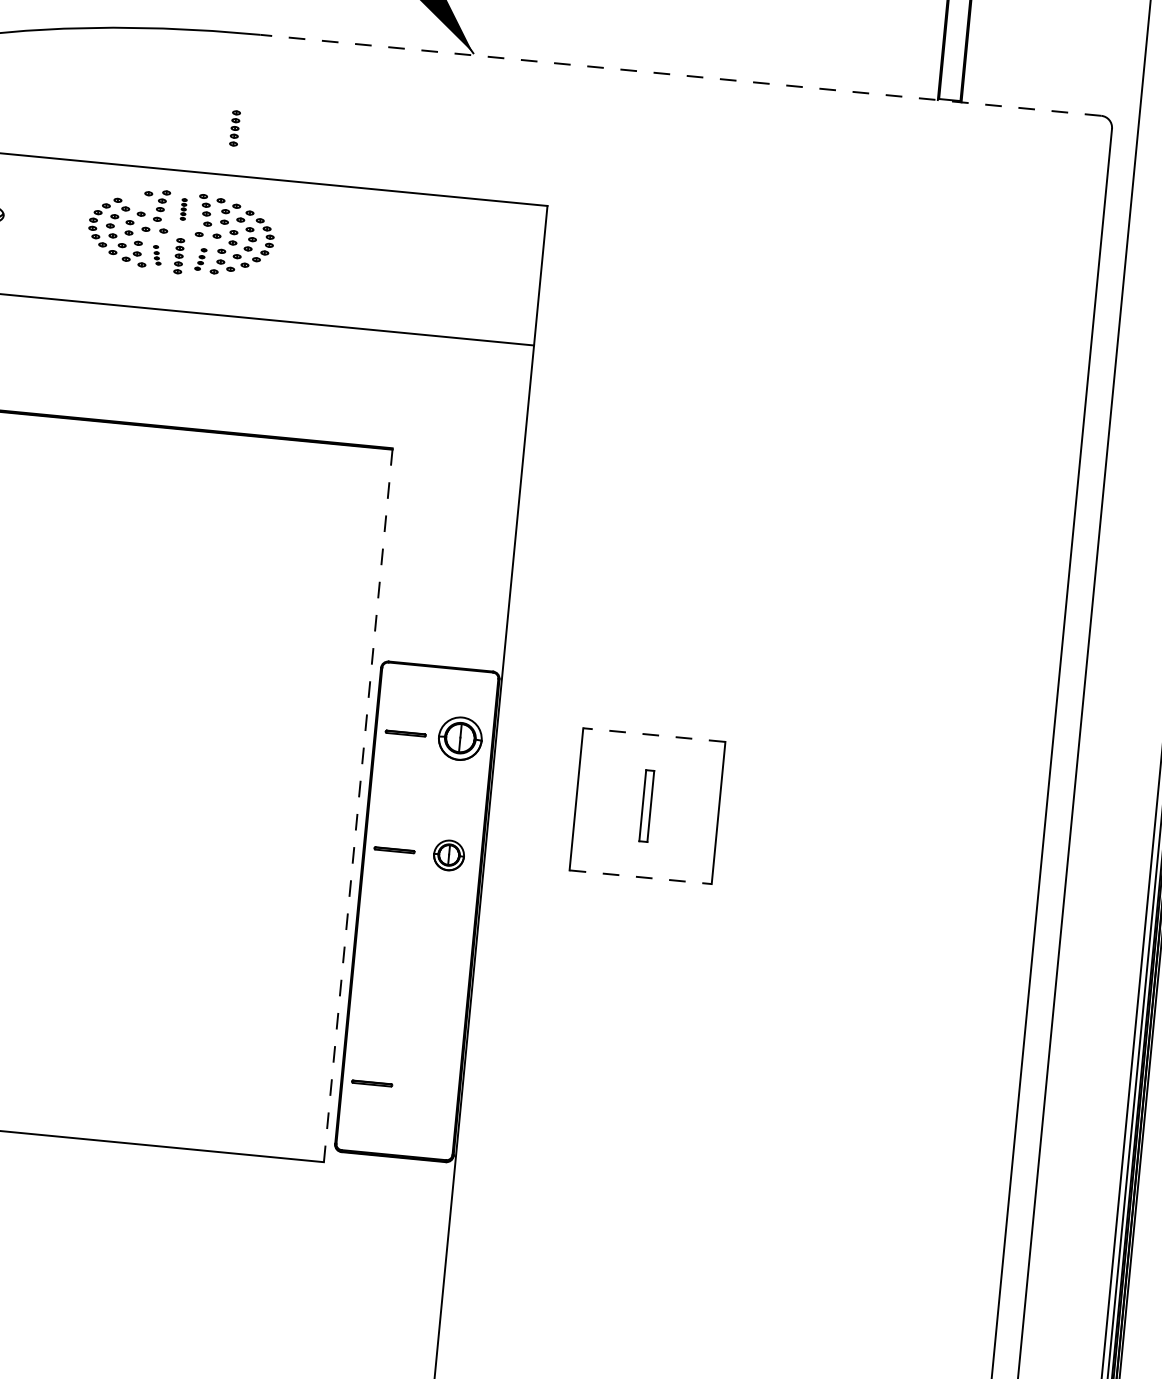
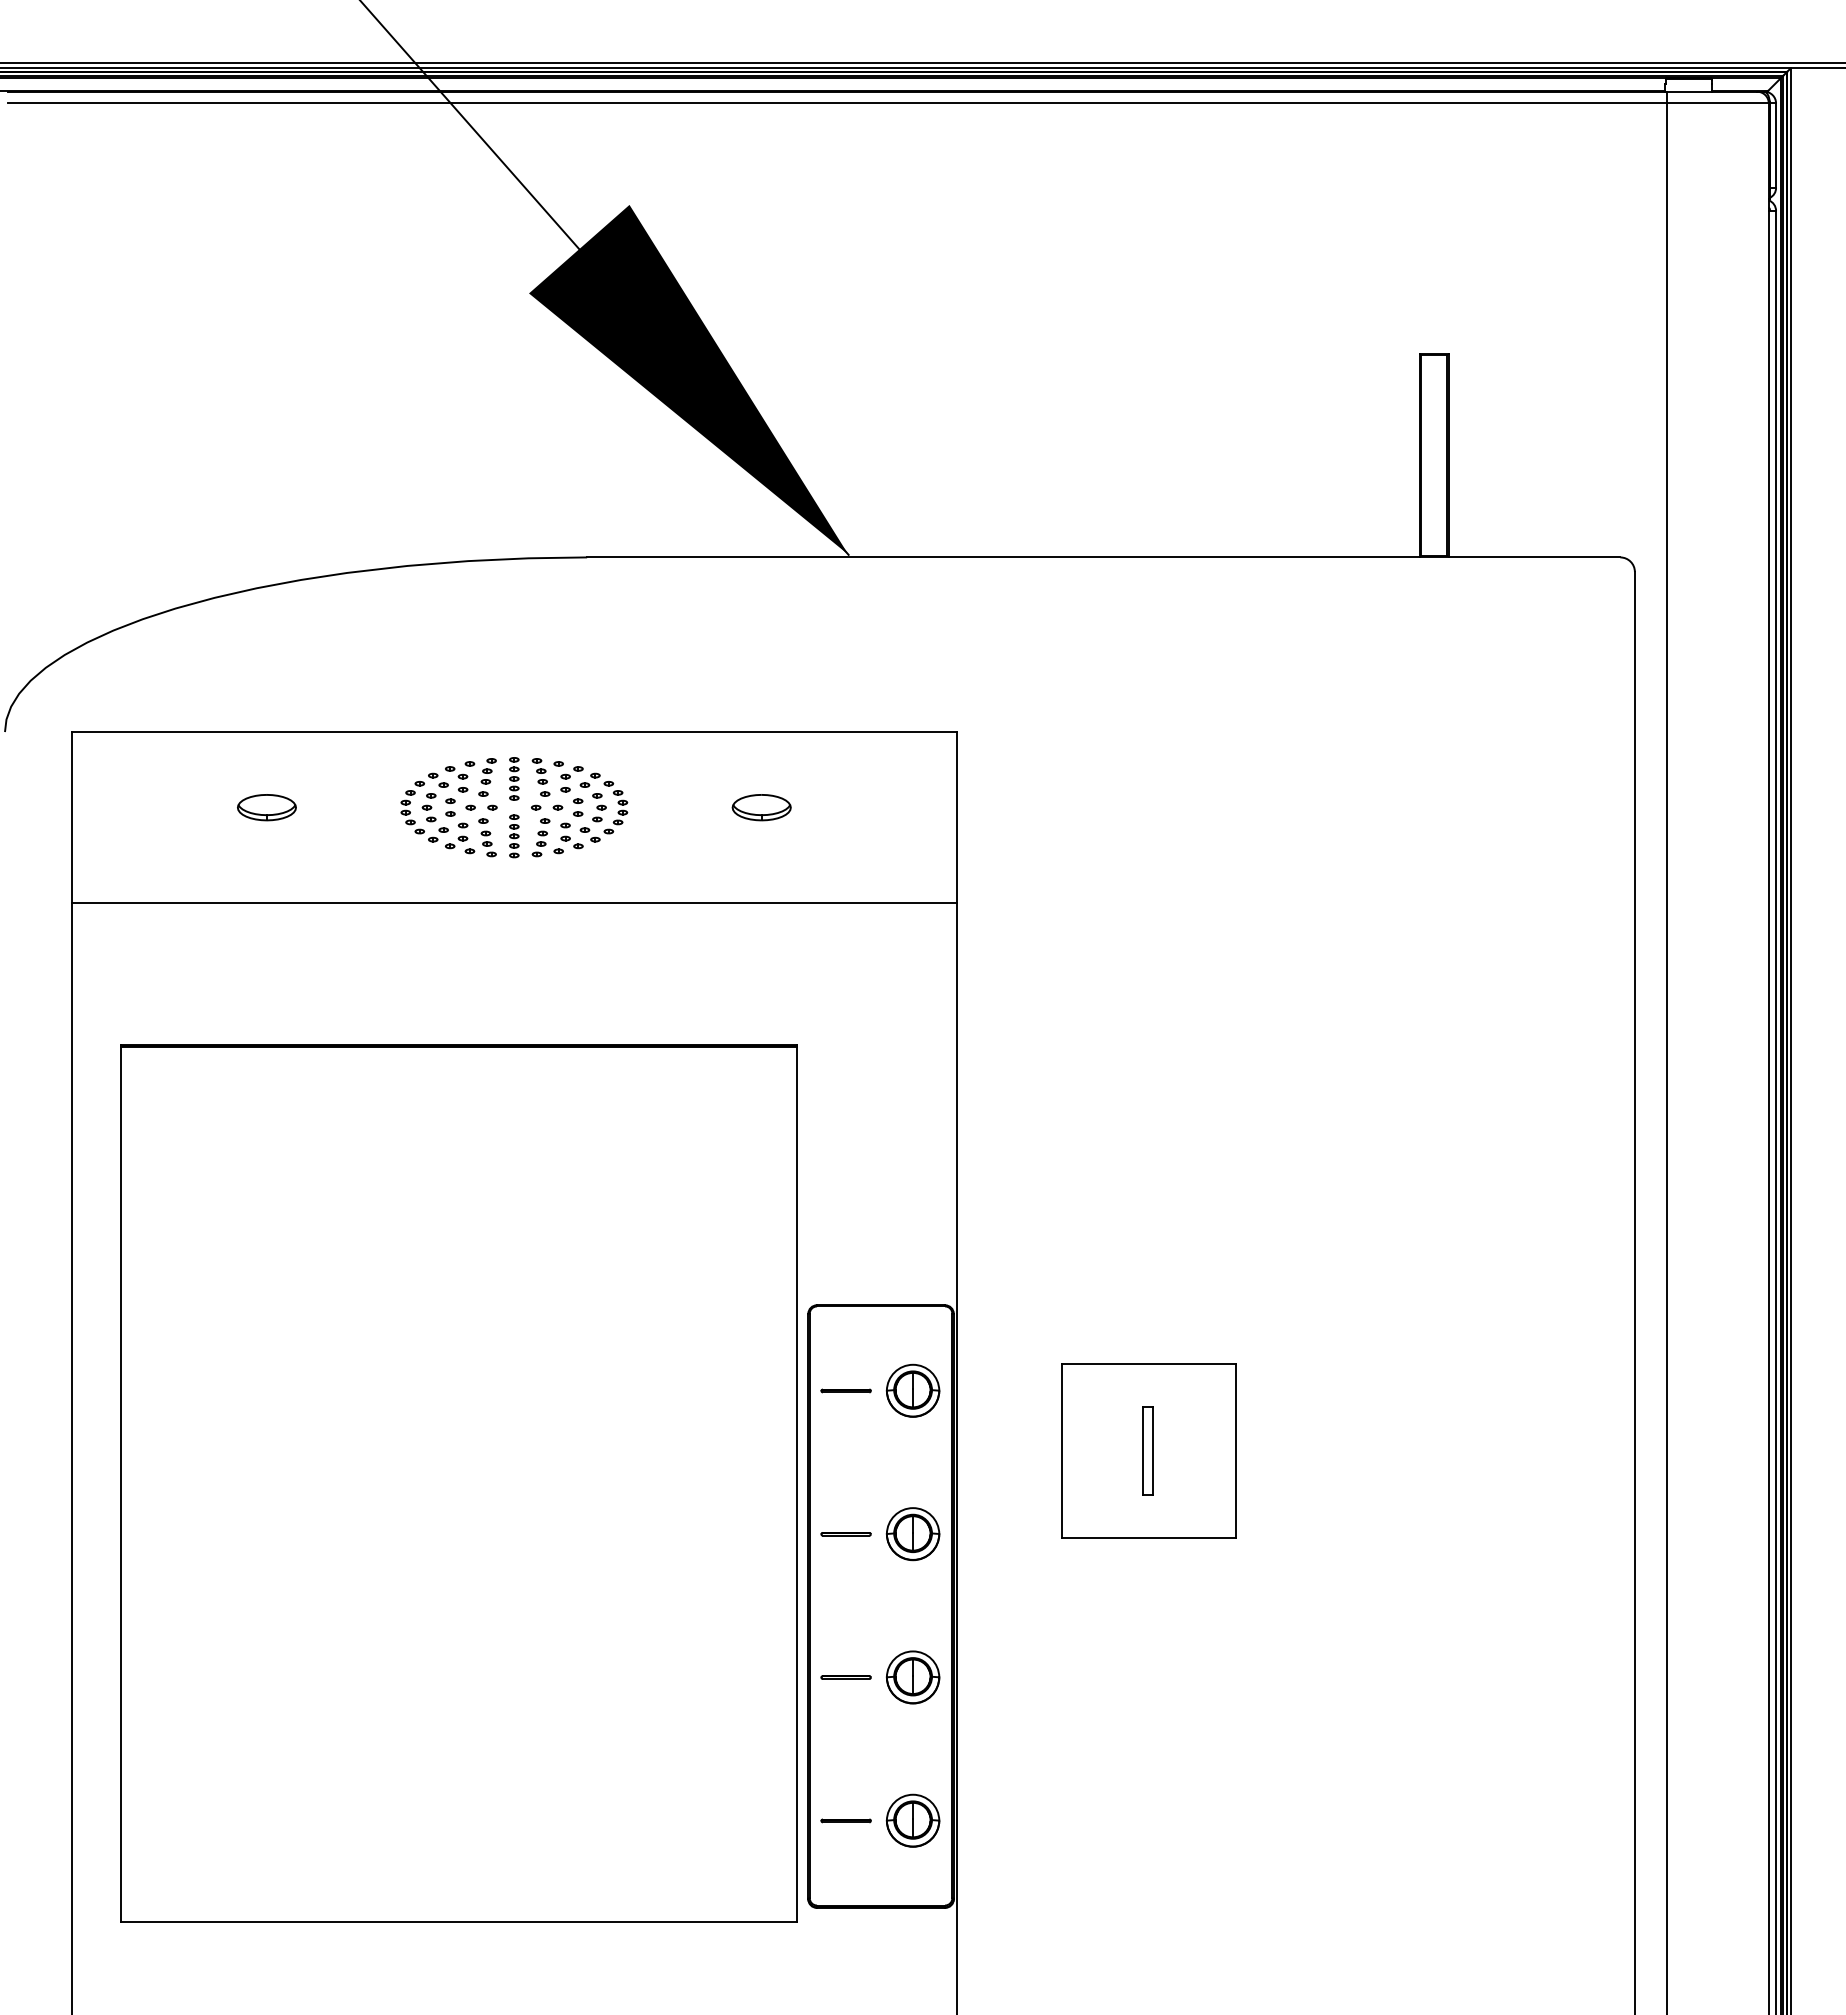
line: (680, 75) -> (1103, 557), dashed -> solid
part: (235, 128) -> (567, 674), removed
part: (137, 199) -> (456, 772), added
part: (183, 209) -> (514, 778), size x1.67
part: (382, 252) -> (761, 807), added
part: (157, 255) -> (487, 837), size x1.67
part: (200, 259) -> (540, 837), size x1.43
line: (654, 734) -> (1148, 1363), dashed -> solid
line: (358, 805) -> (796, 1483), dashed -> solid
part: (448, 855) -> (912, 1534), size x1.43
line: (641, 877) -> (1149, 1538), dashed -> solid
line: (382, 965) -> (845, 1676), added
part: (437, 972) -> (912, 1677), added
part: (426, 1088) -> (912, 1820), added

